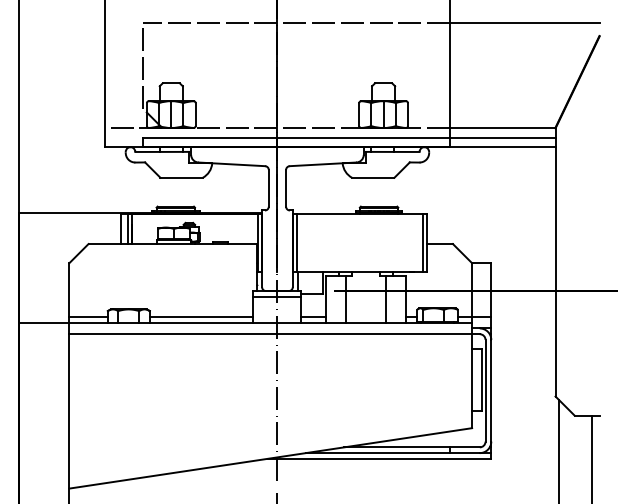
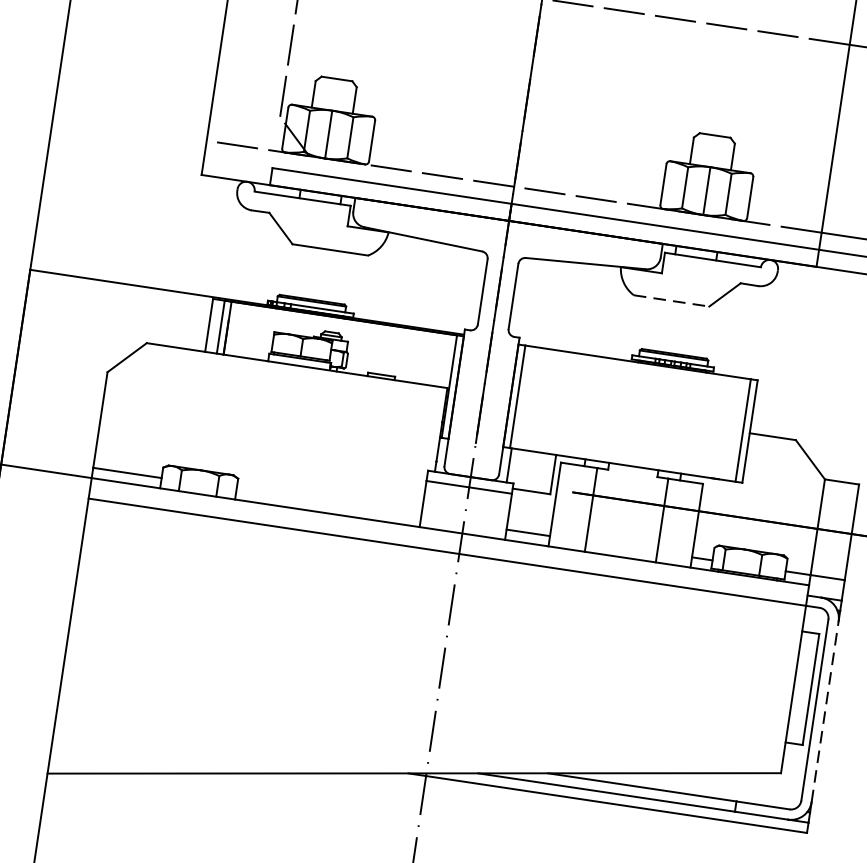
line: (373, 177) -> (672, 300), solid -> dashed
line: (201, 316) -> (328, 502), removed
line: (491, 390) -> (825, 711), solid -> dashed

